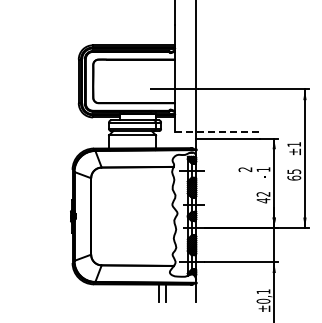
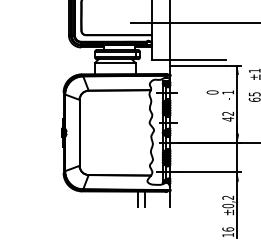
line: (217, 132) -> (188, 60), dashed -> solid
text: (245, 169) -> (212, 92), 2 -> 0
text: (263, 291) -> (228, 197), ±0,1 -> ±0,2

